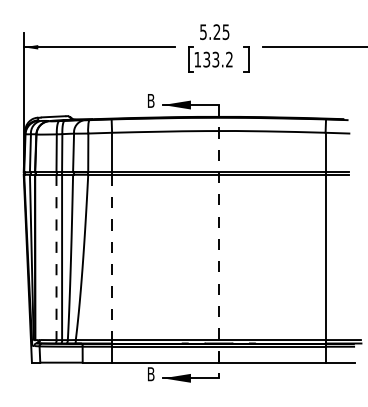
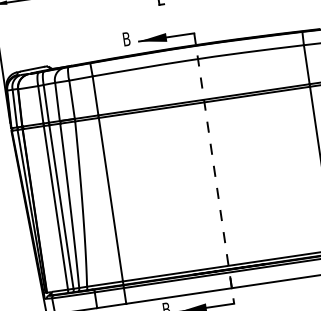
line: (56, 257) -> (55, 207), dashed -> solid
line: (112, 257) -> (111, 199), dashed -> solid

